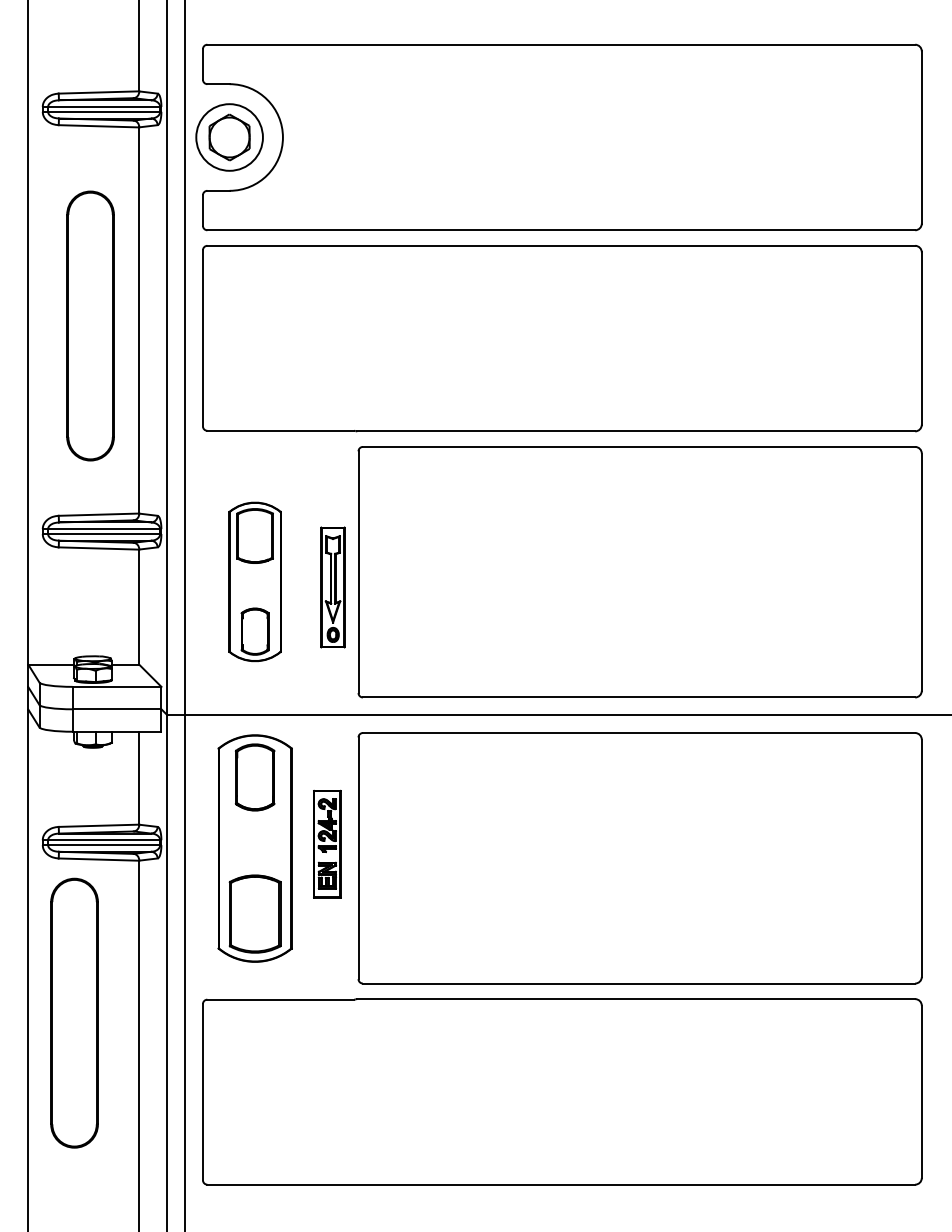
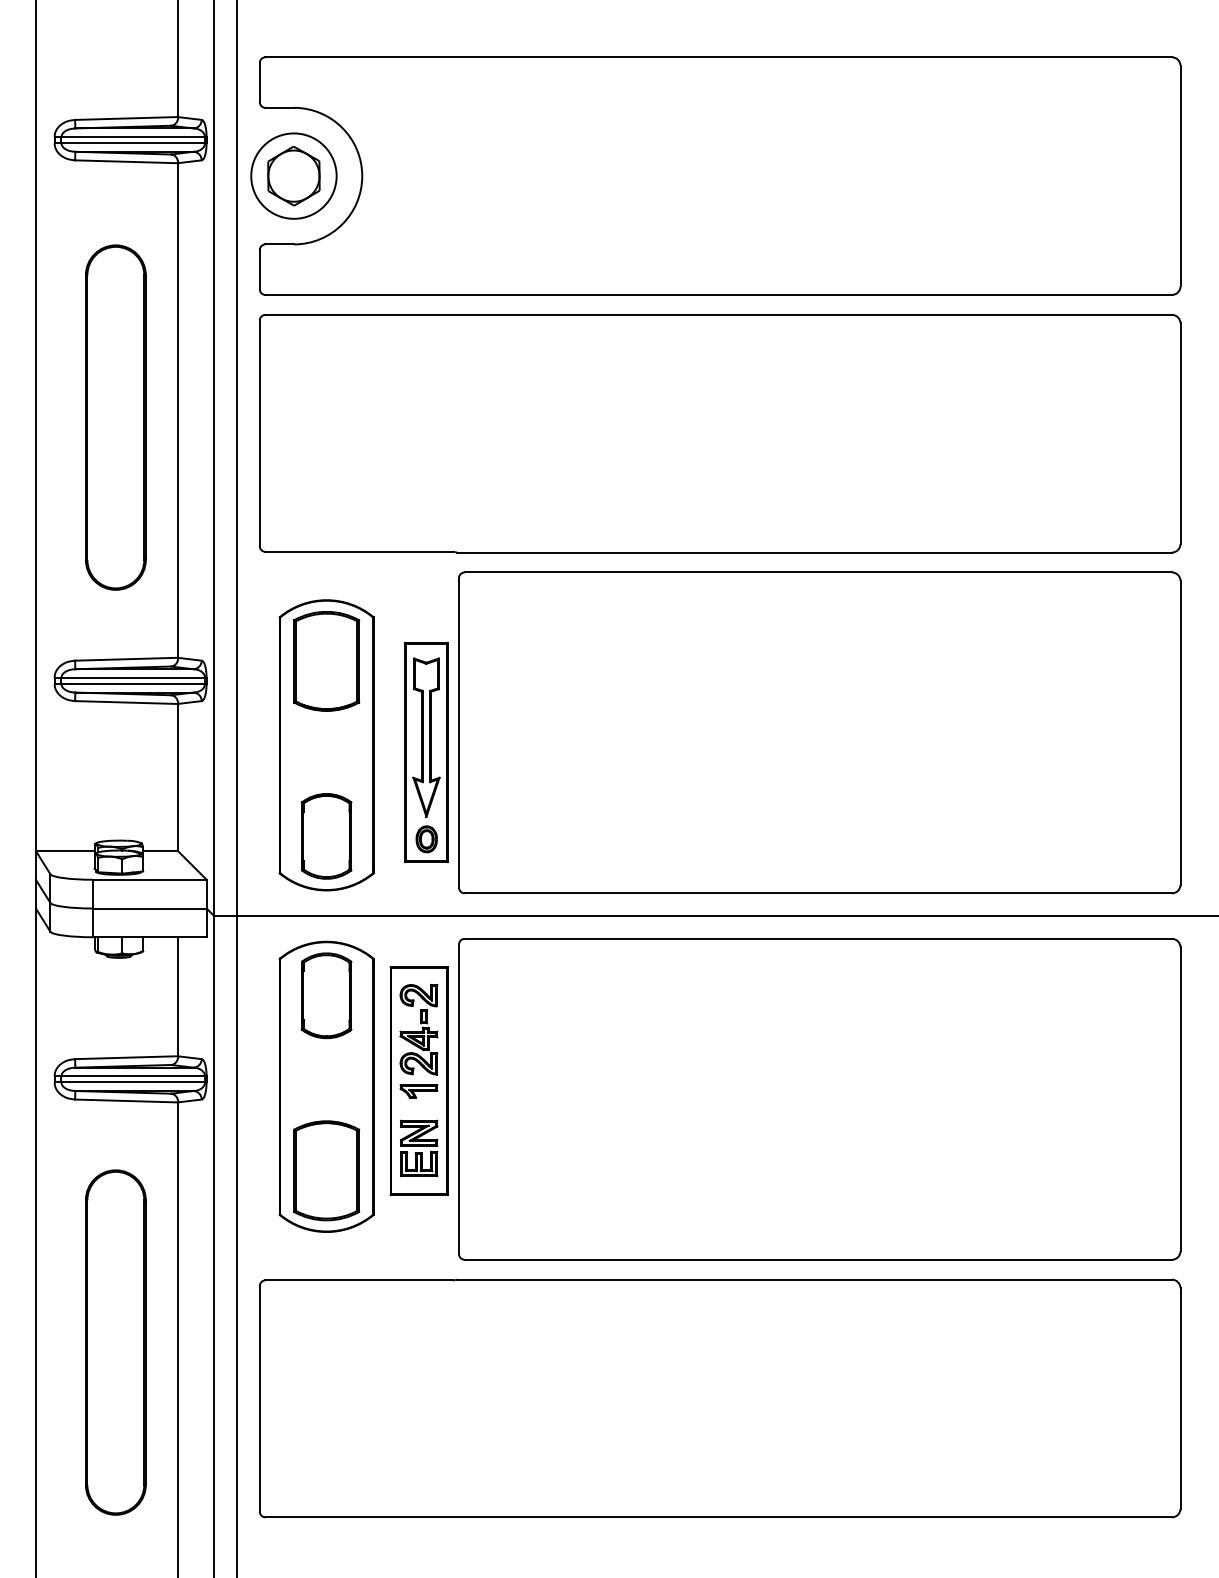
part: (254, 581) -> (325, 744), size x1.43
part: (332, 587) -> (425, 752), size x1.43
part: (327, 844) -> (419, 1081), size x1.67
part: (74, 1012) -> (115, 1341), moved

